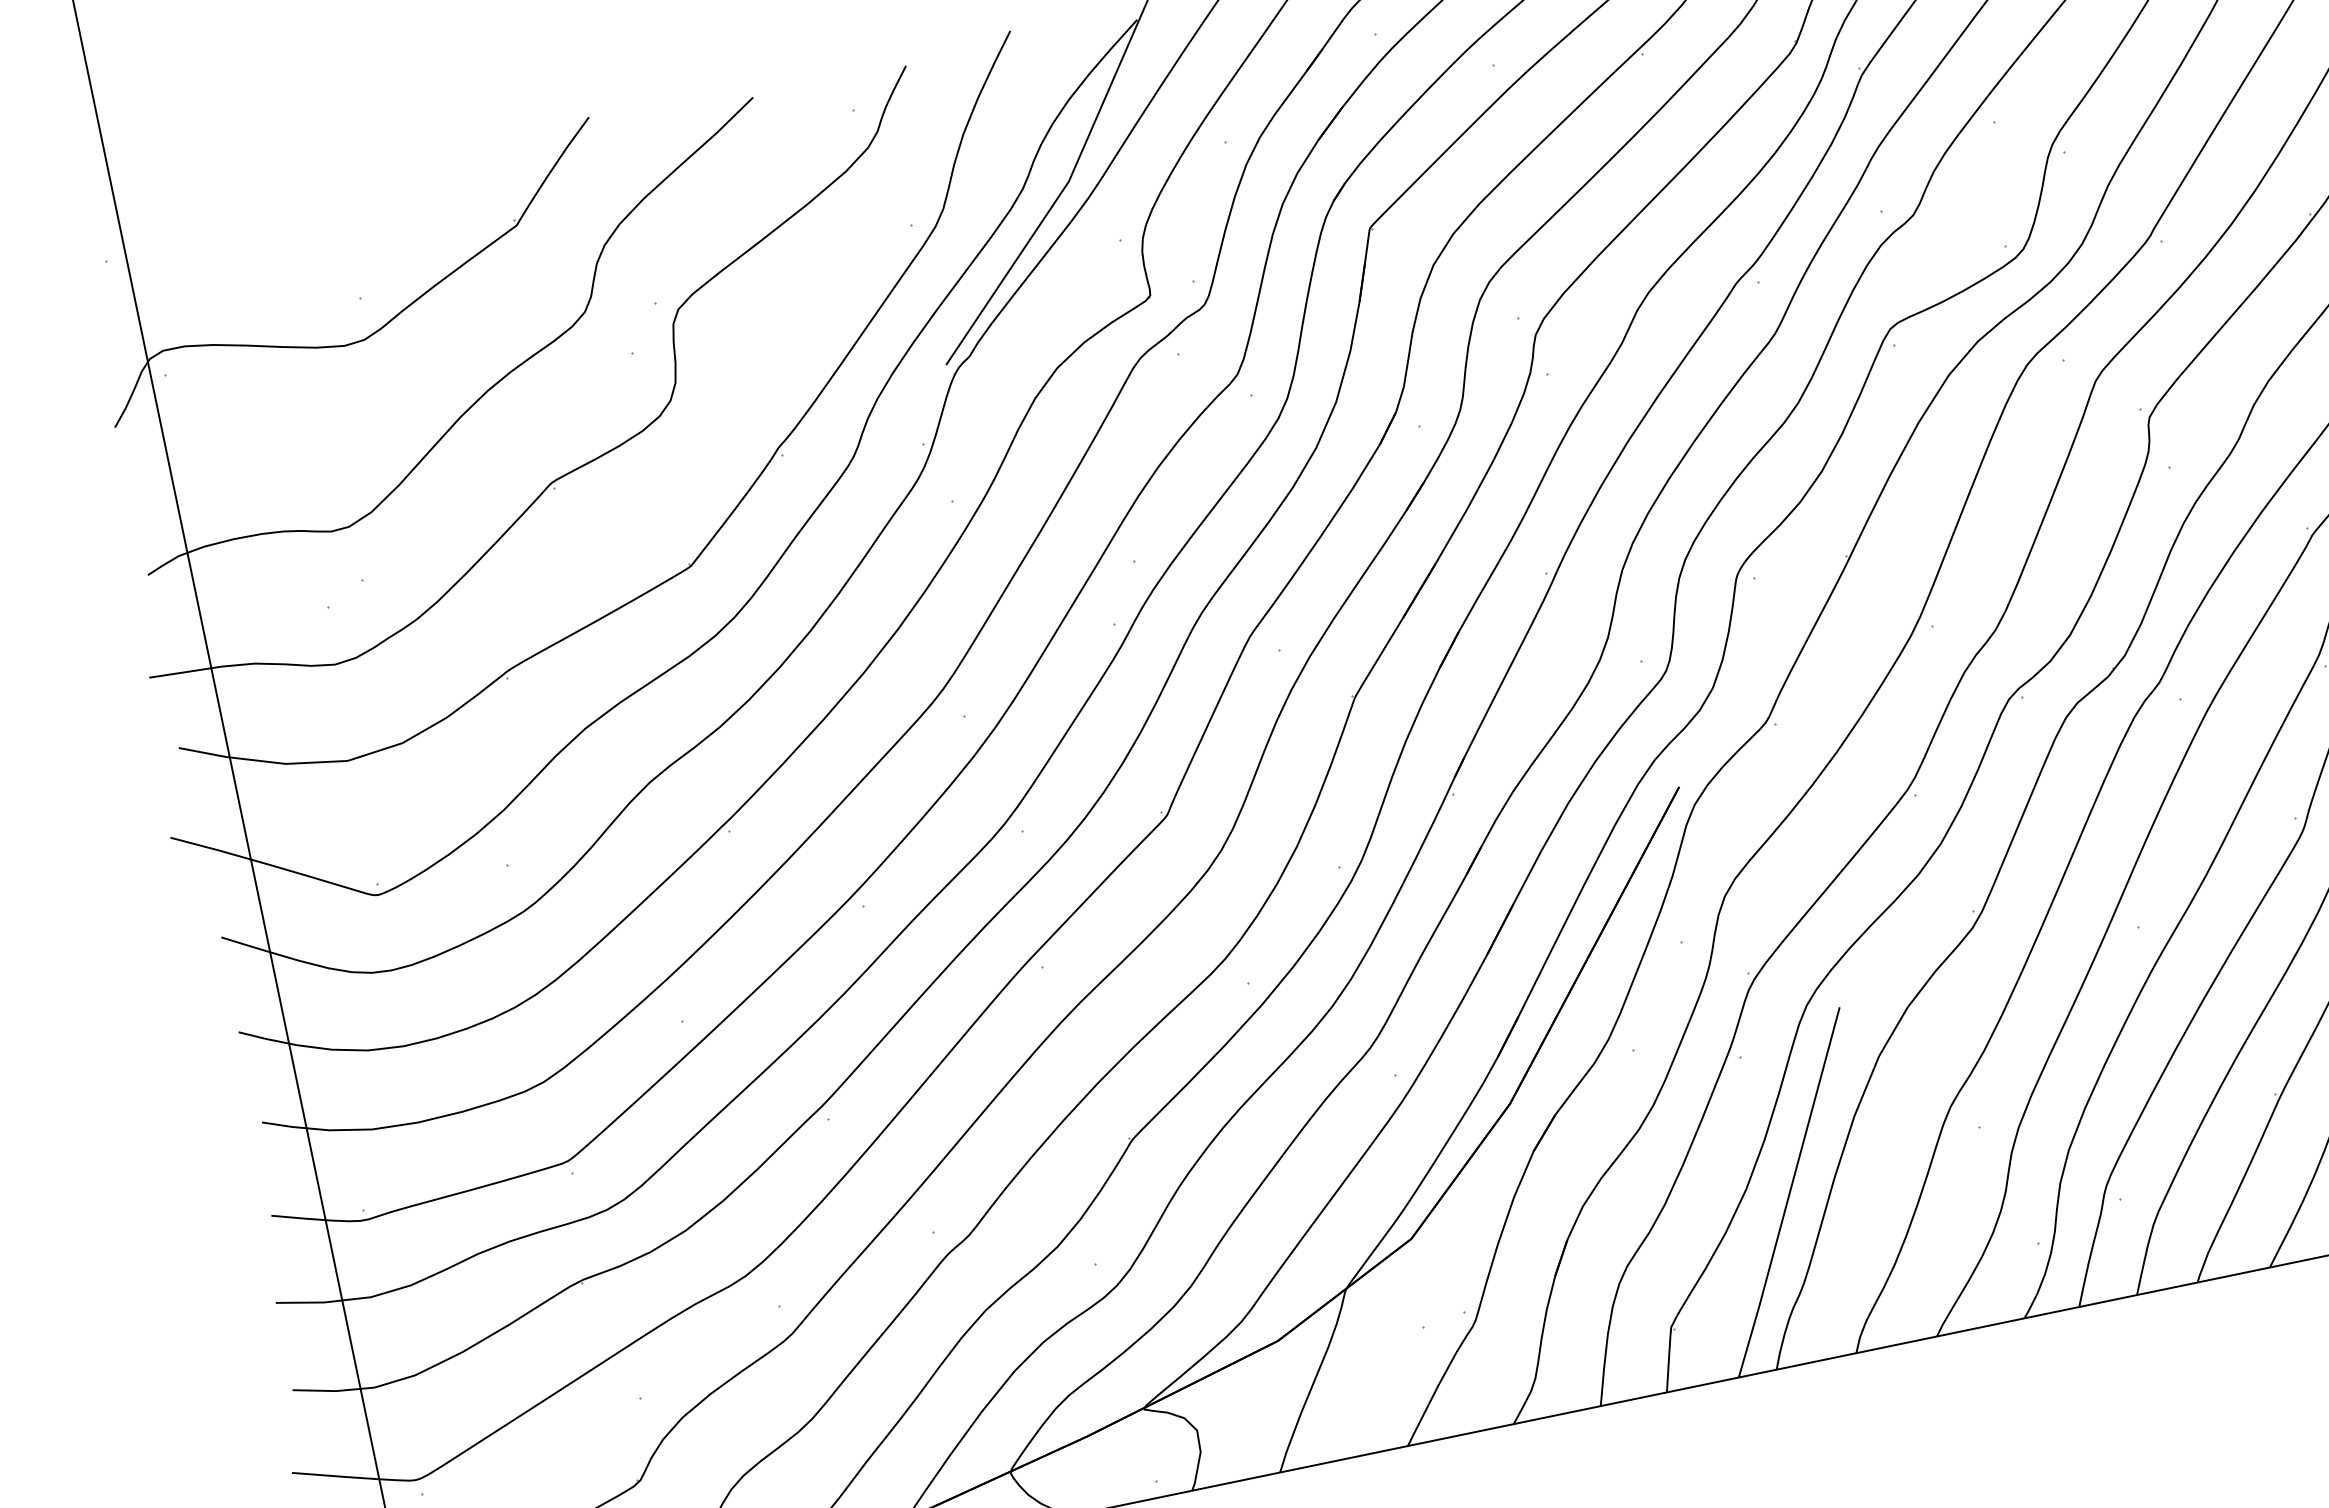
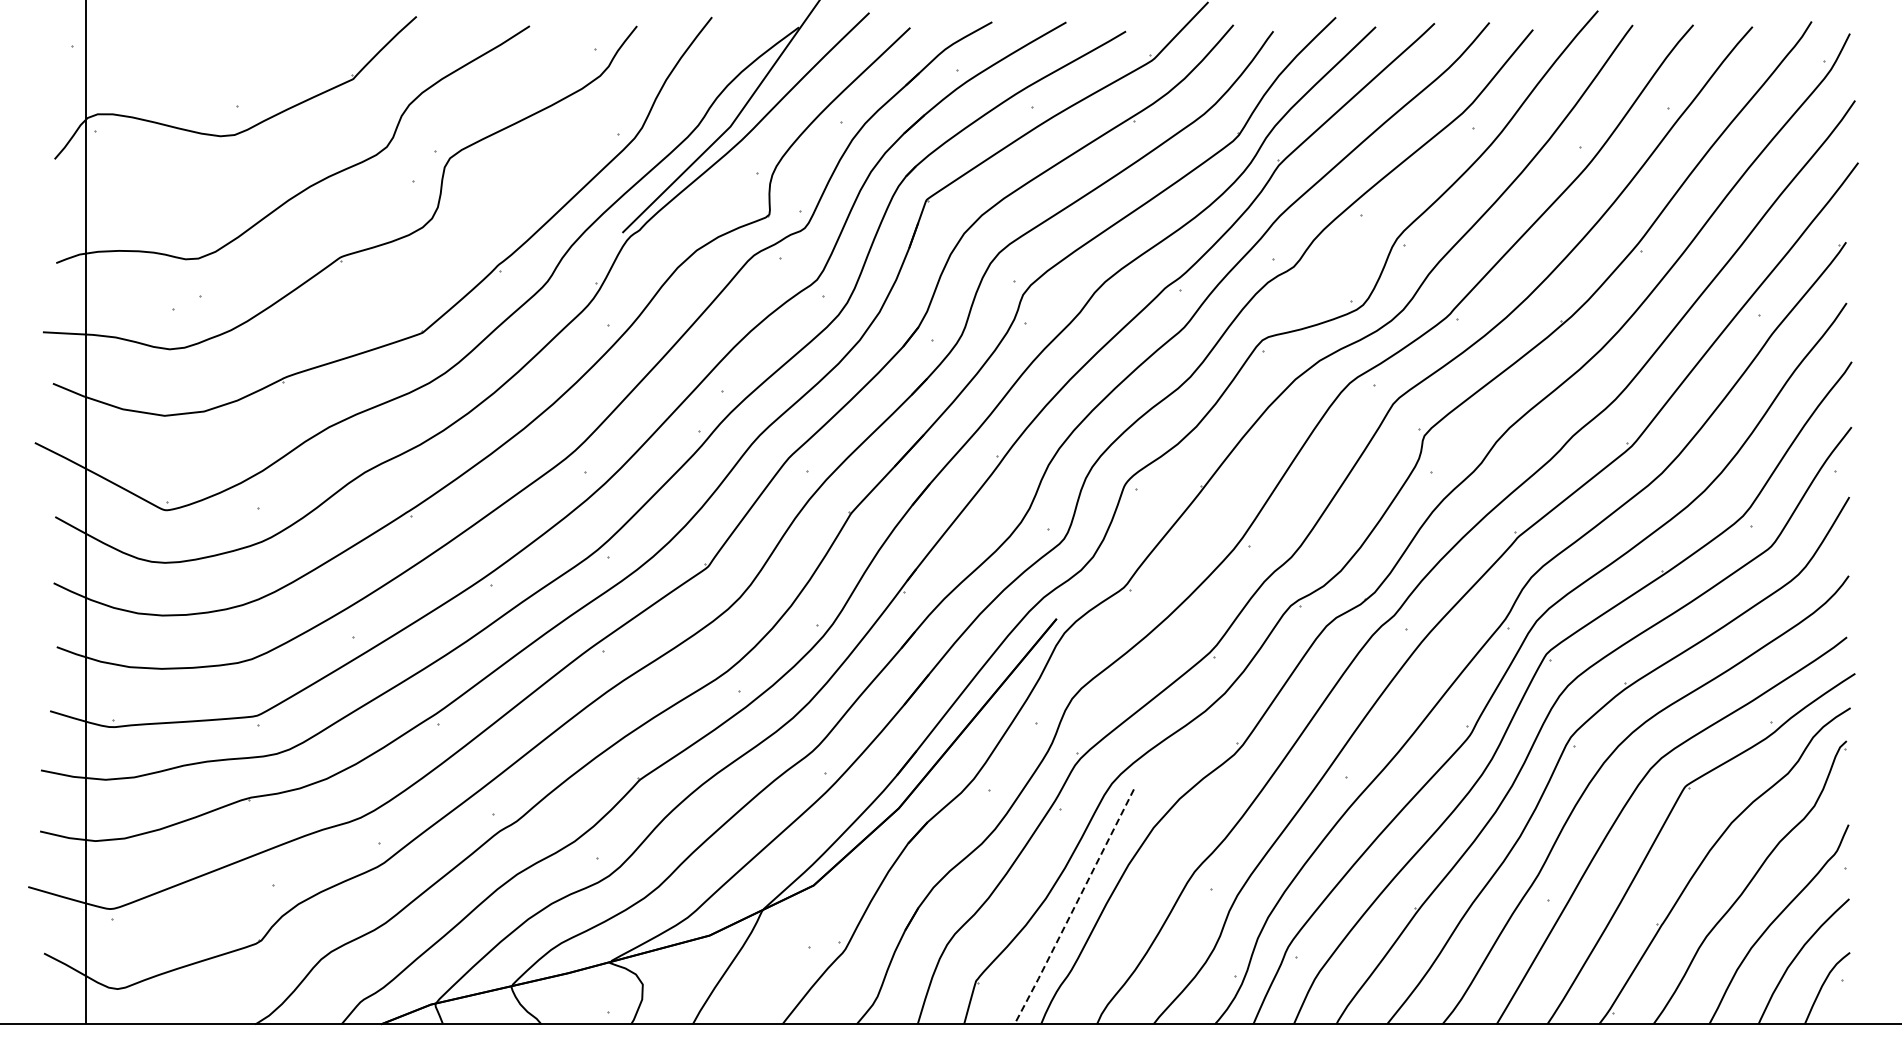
line: (1789, 1193) -> (1074, 907), solid -> dashed

